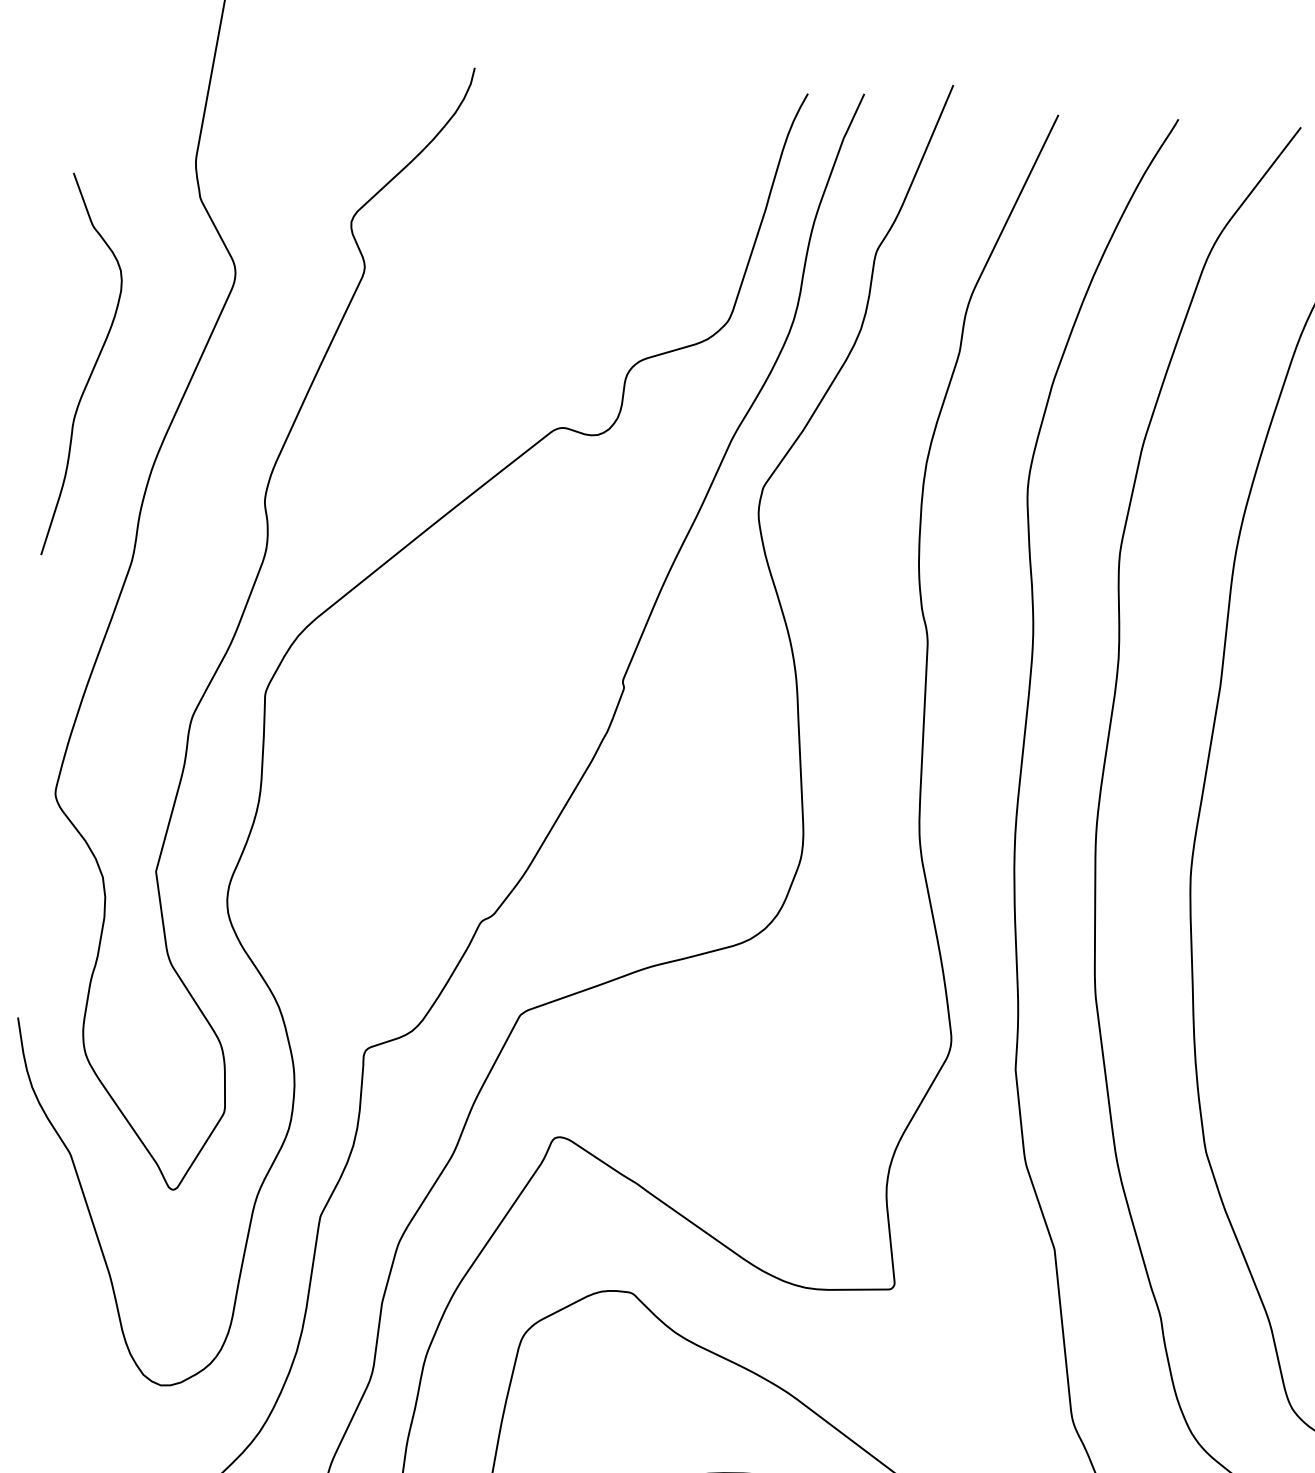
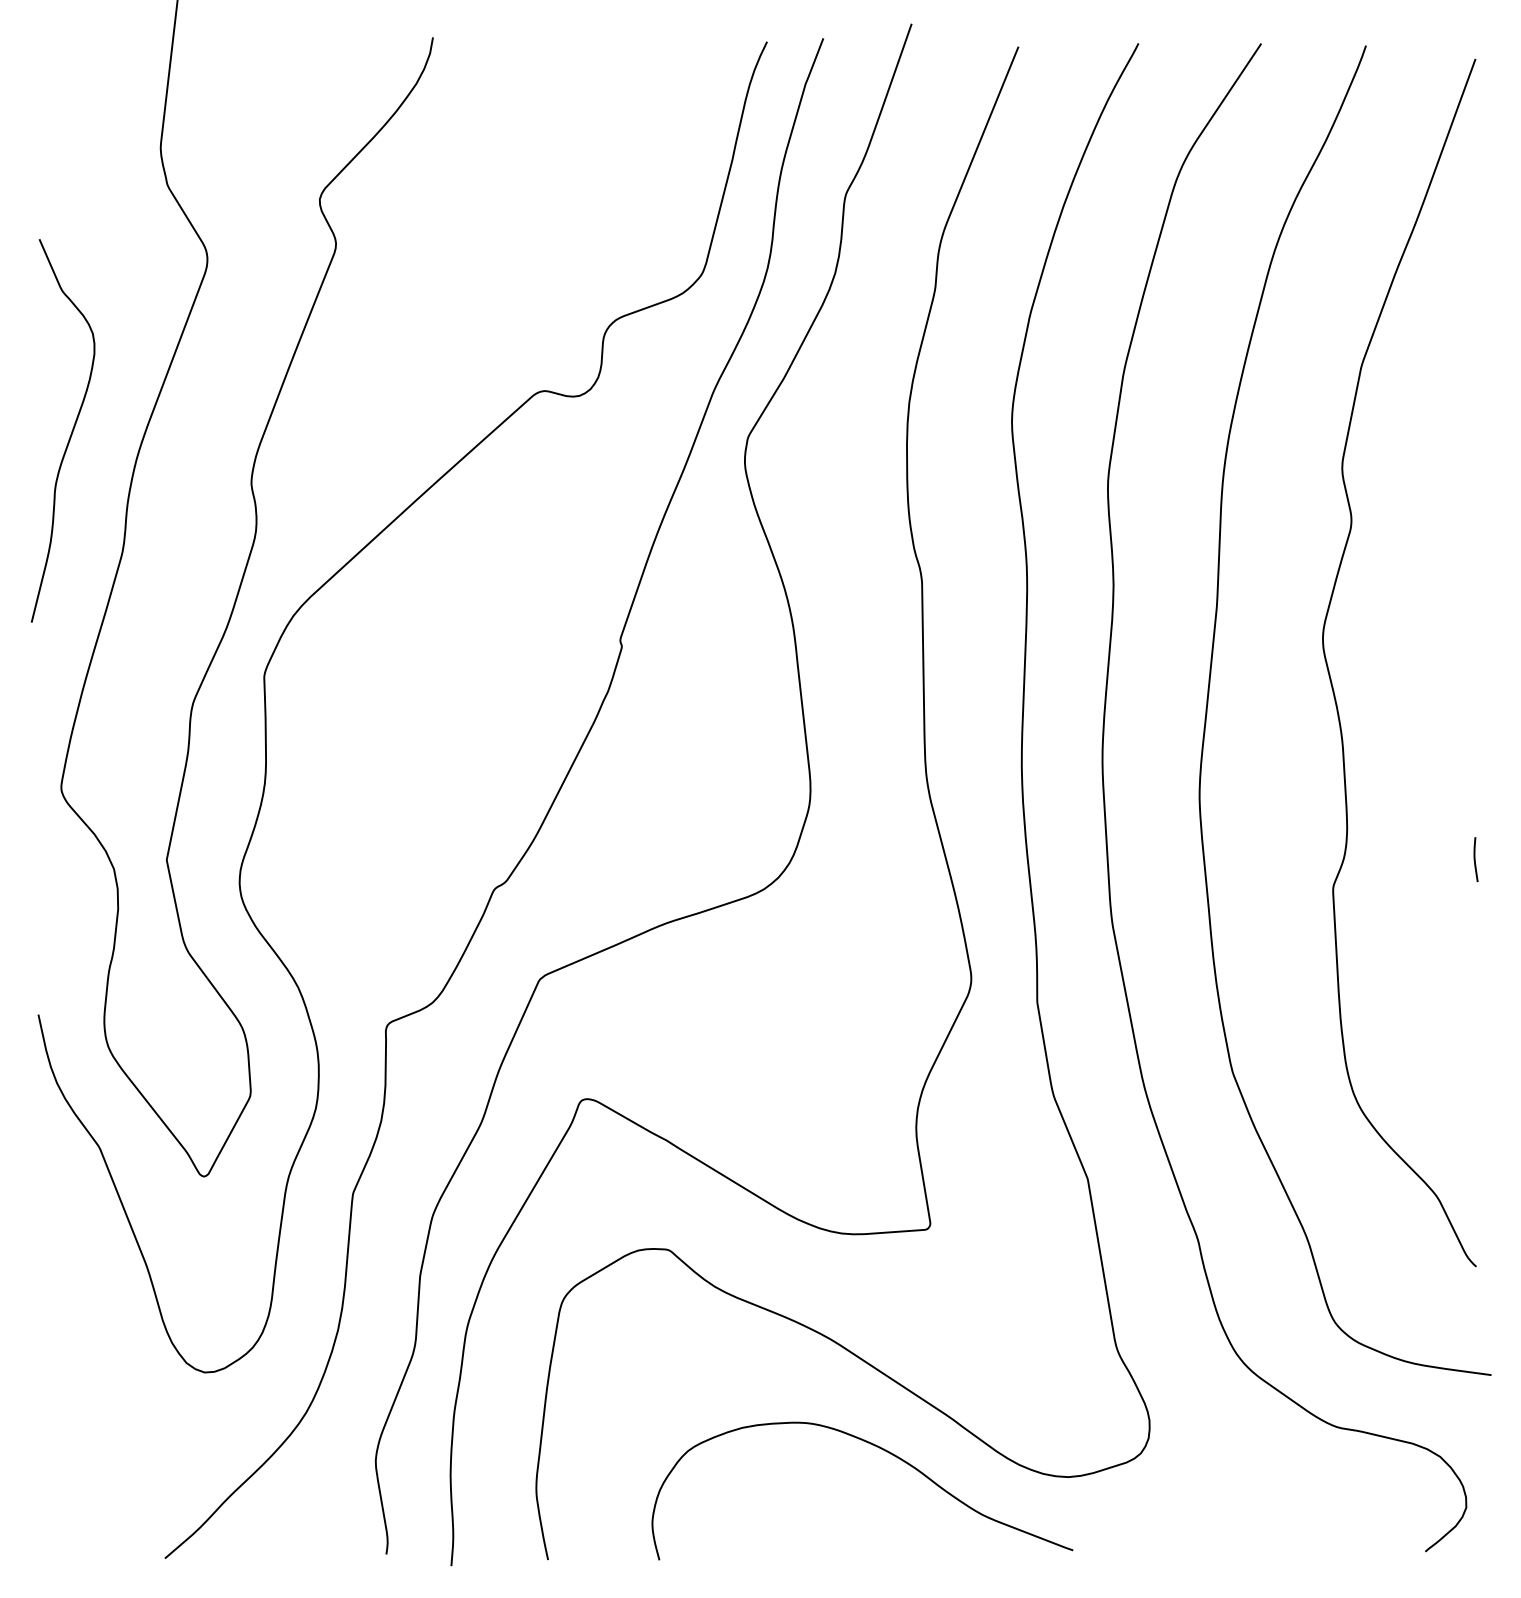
curve: (92, 369) -> (70, 434), moved

